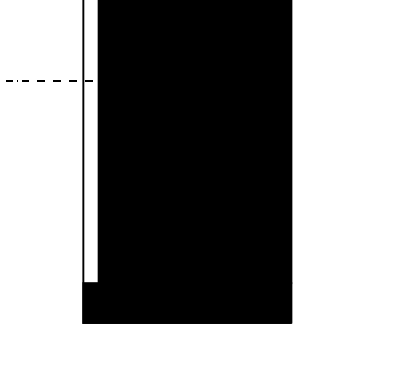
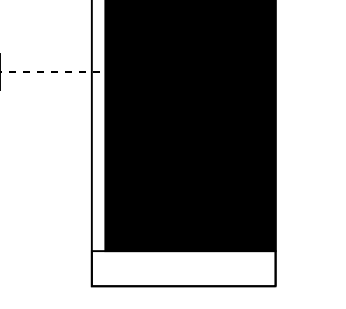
fill: (187, 302) -> (183, 268), removed

